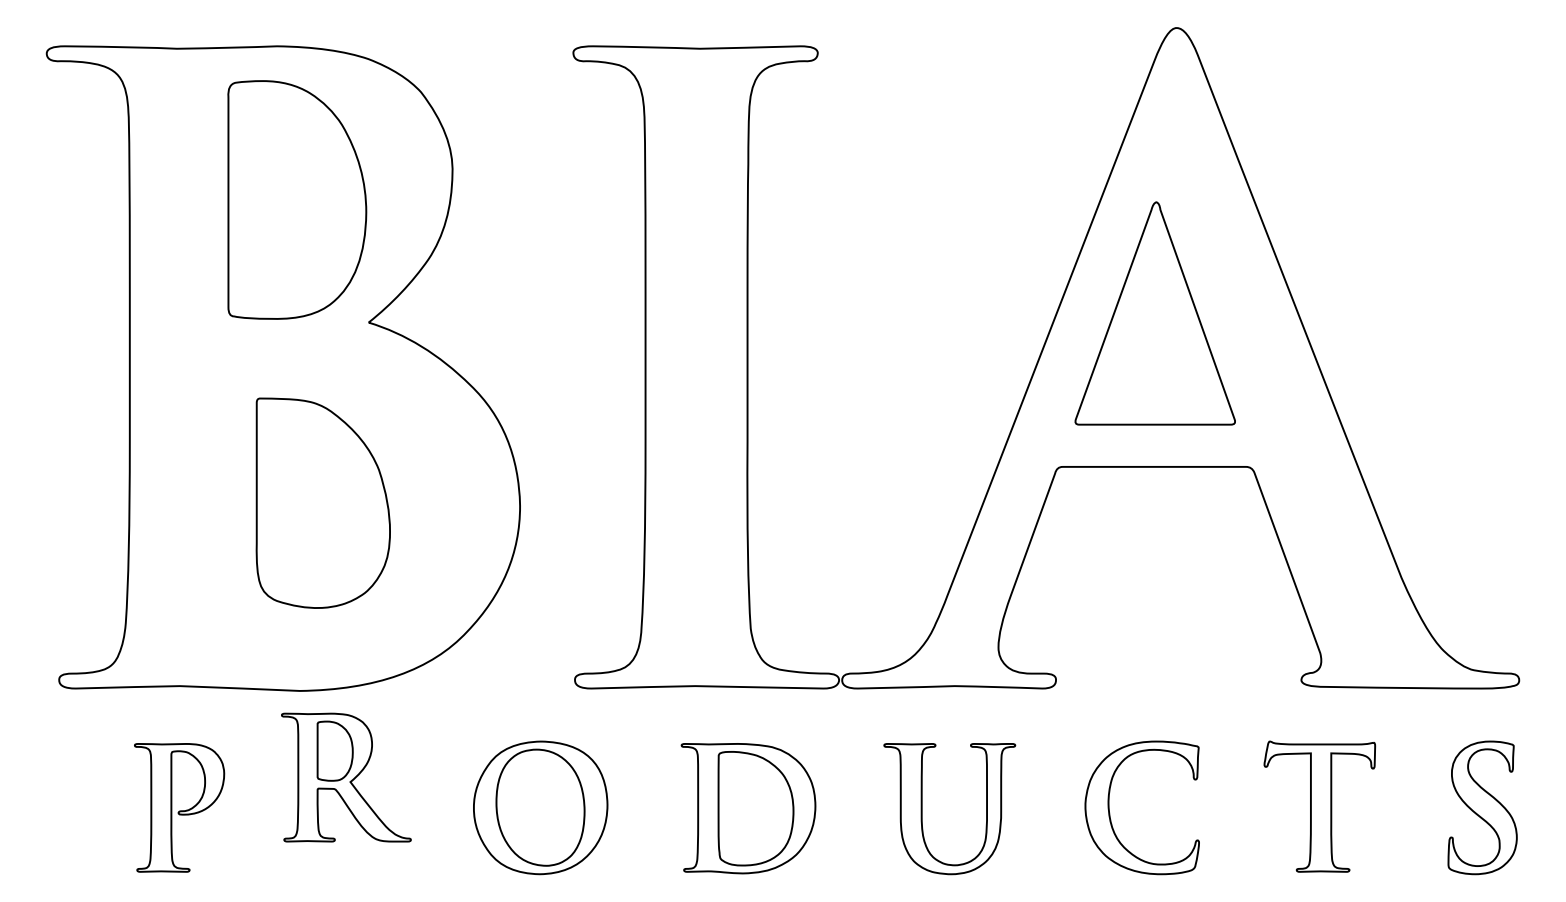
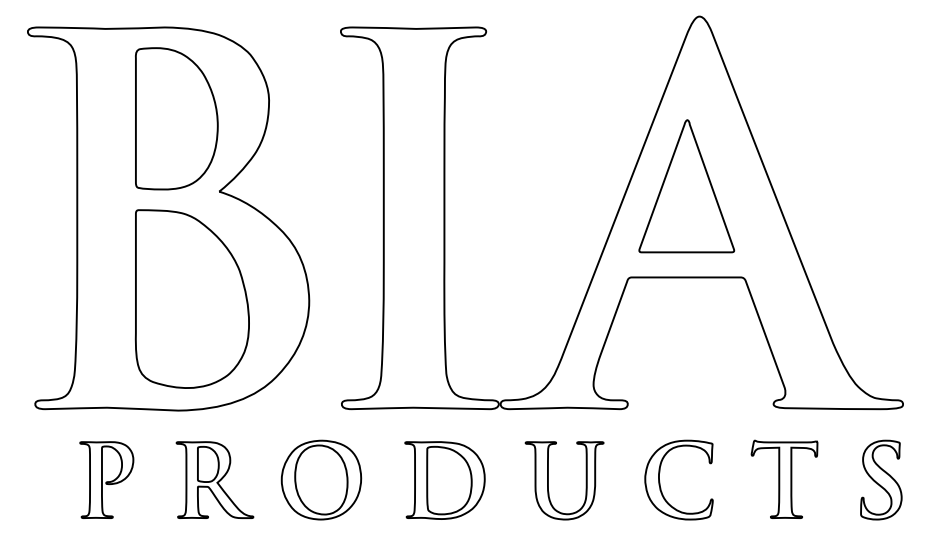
part: (321, 502) -> (191, 298), size x1.43
part: (345, 776) -> (214, 479), moved

